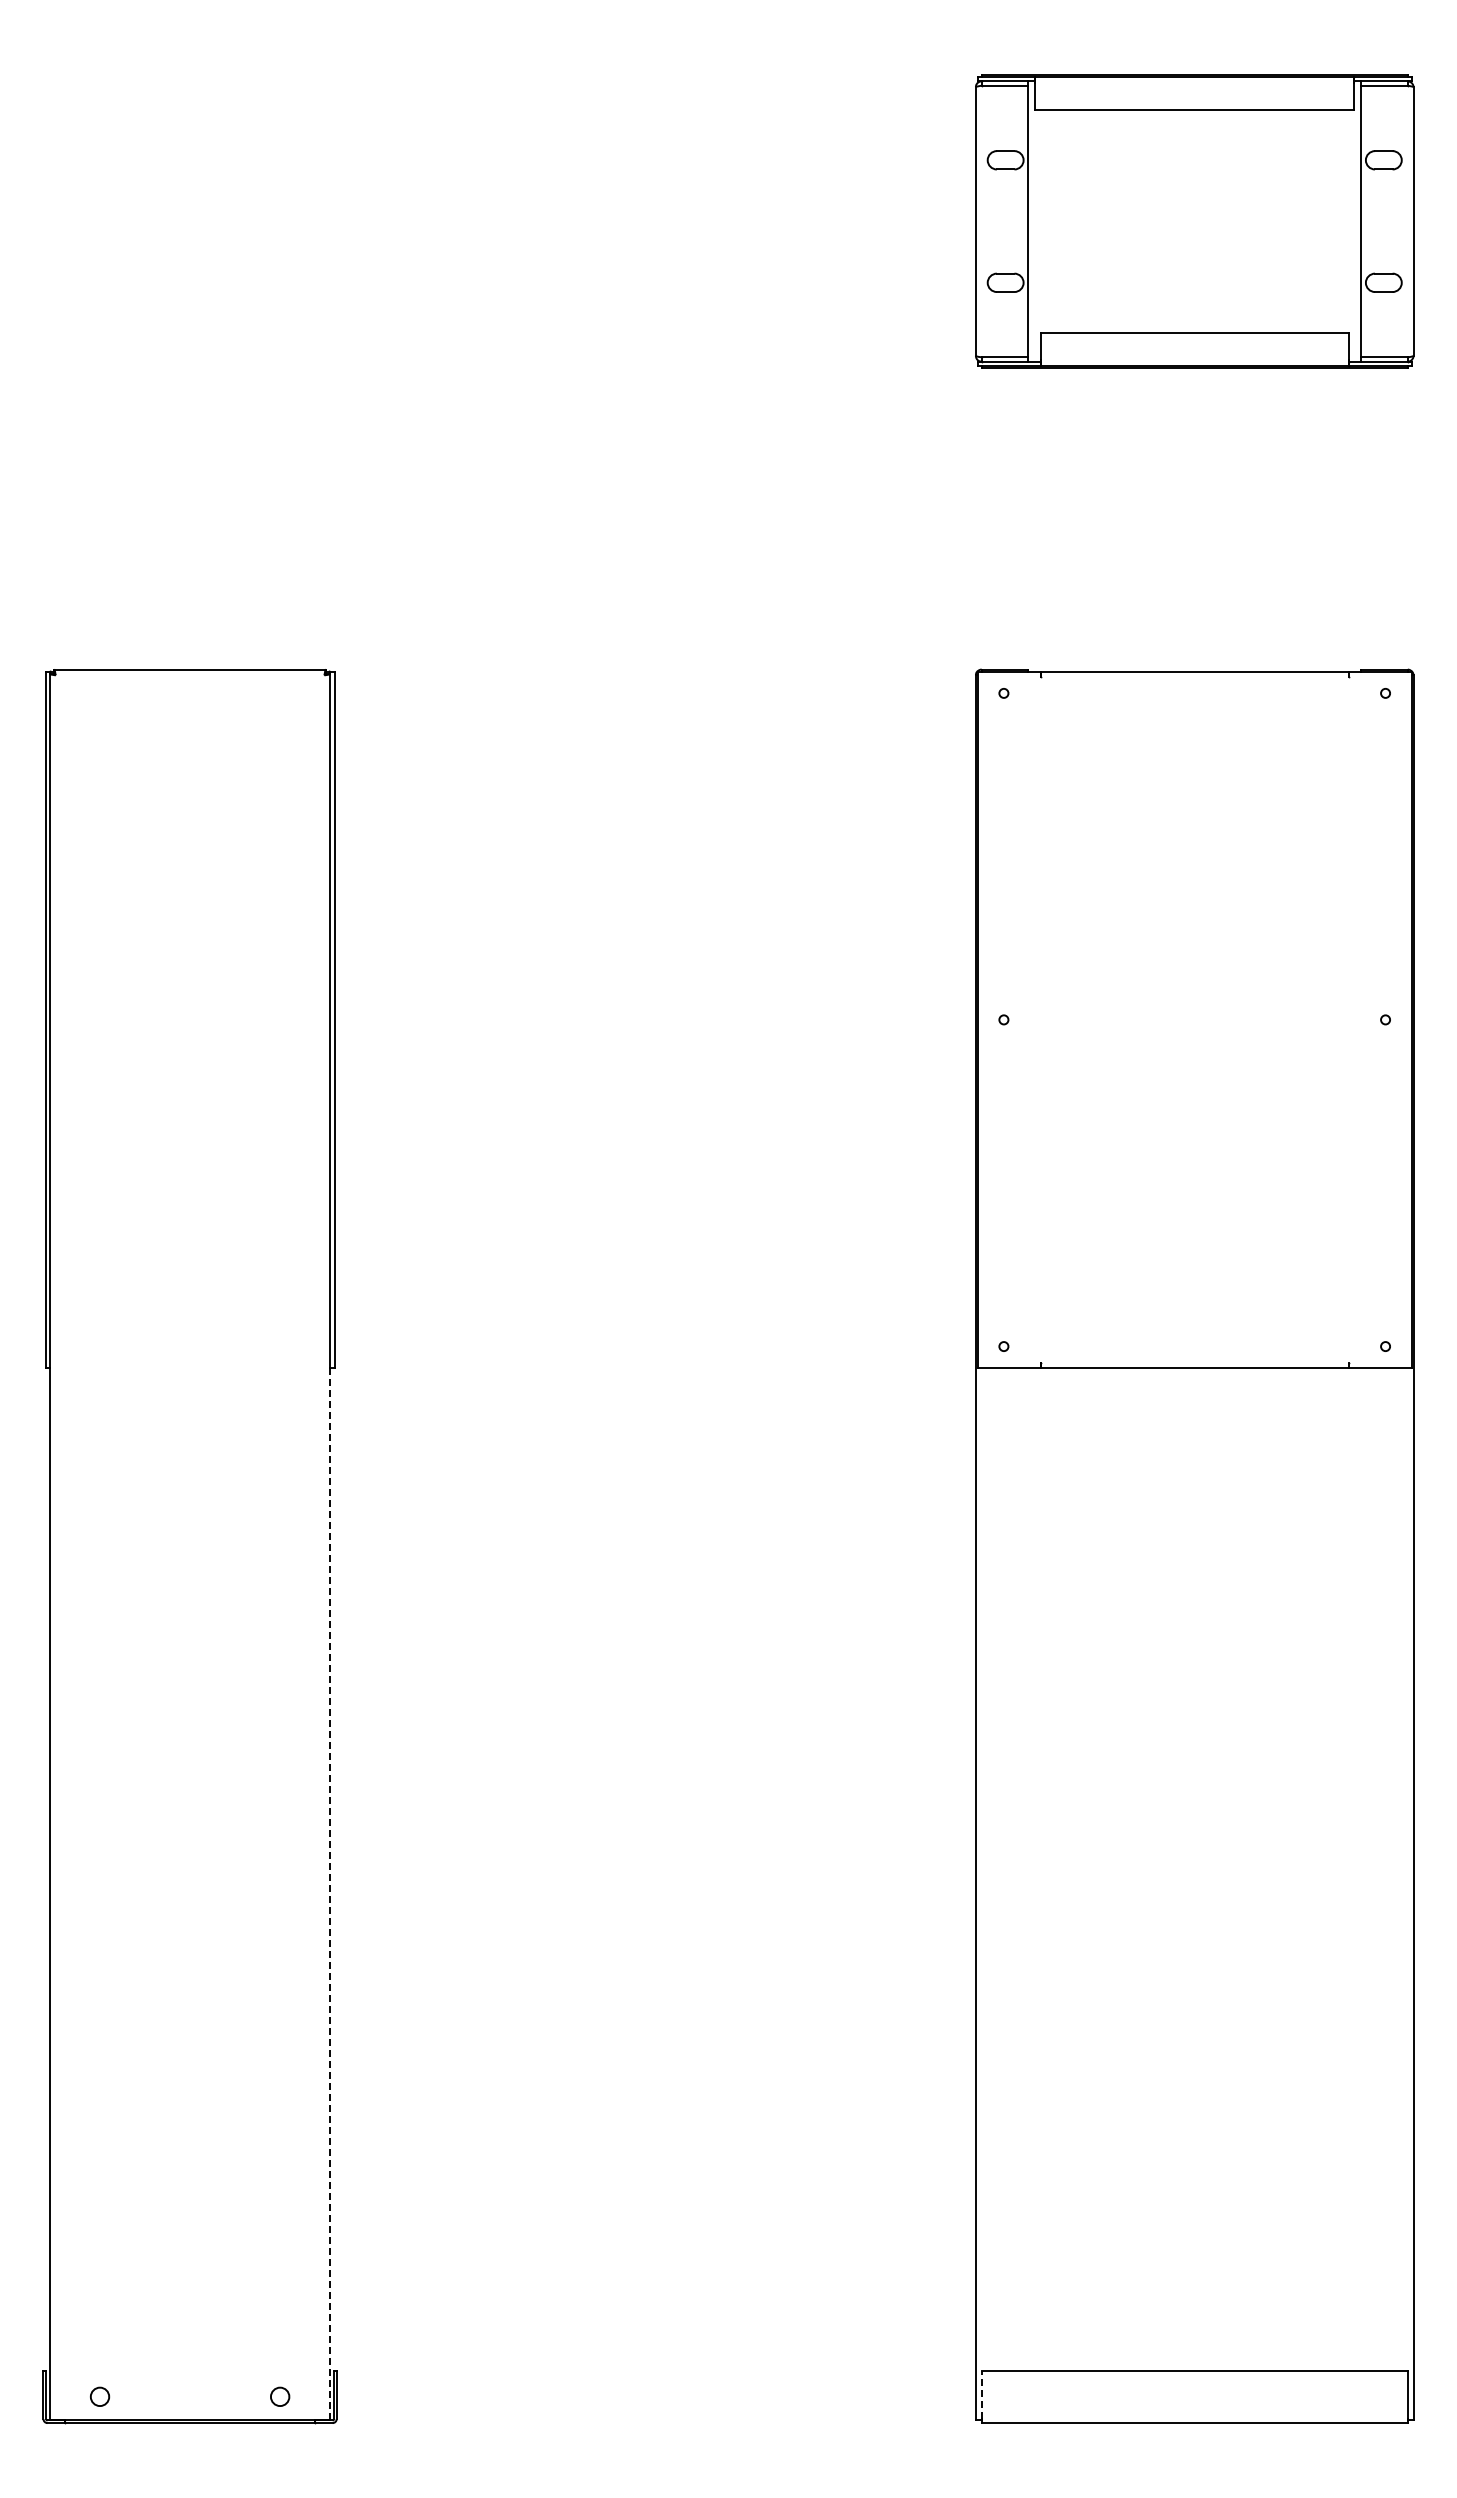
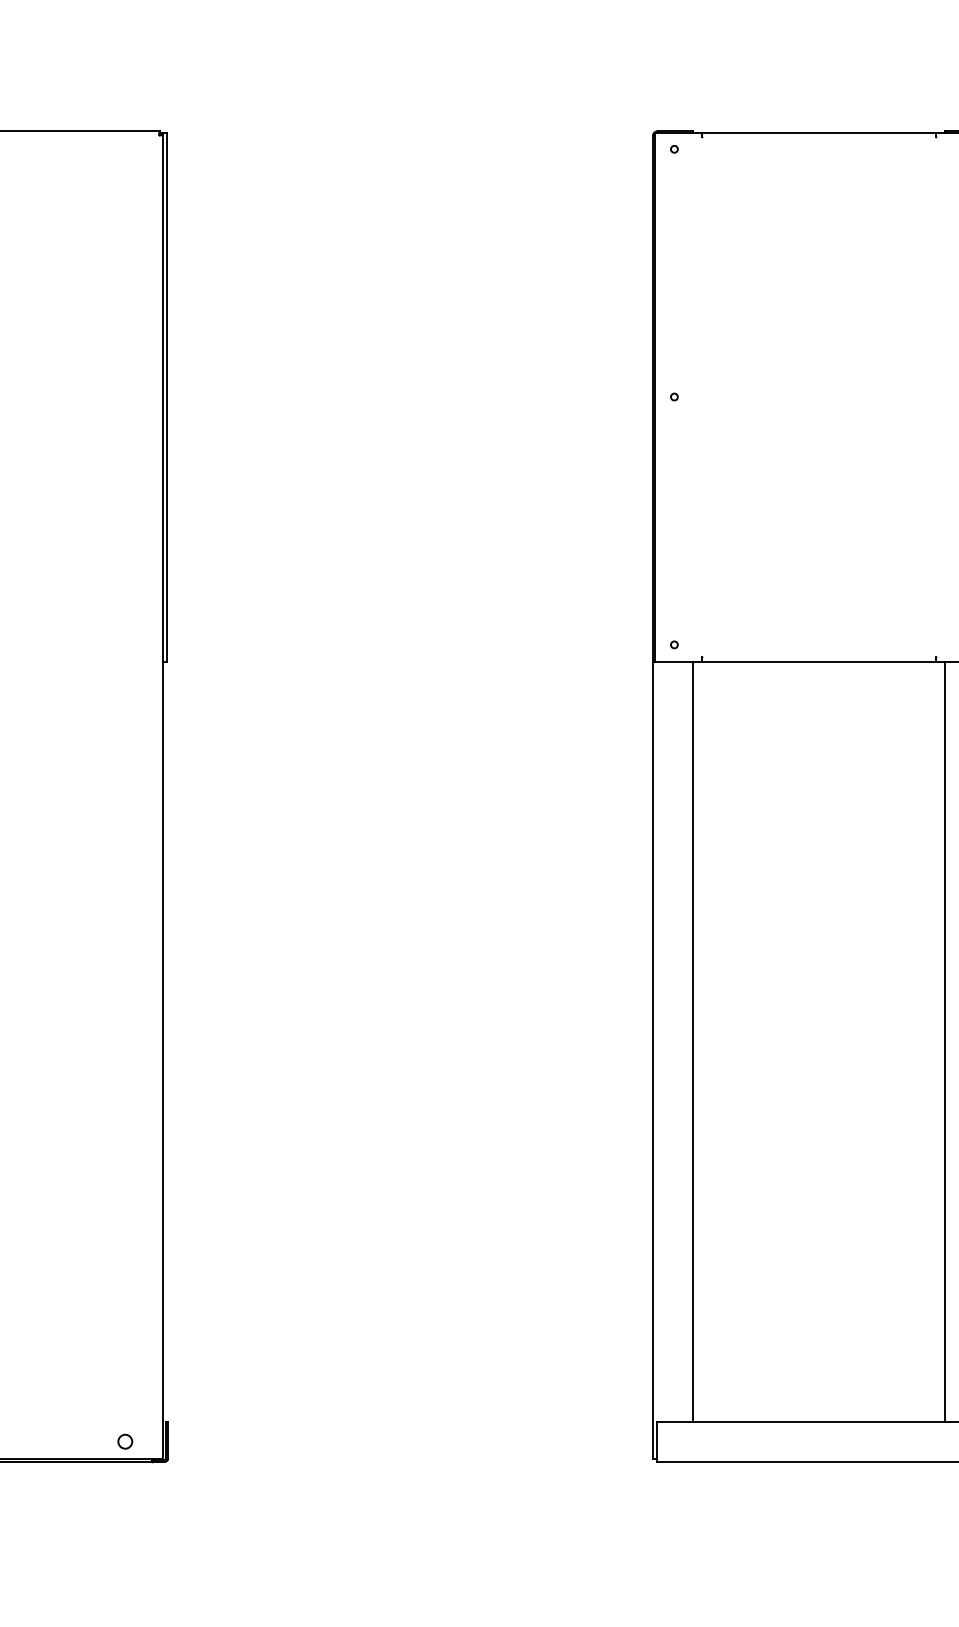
line: (1028, 1869) -> (693, 1041), added
line: (1361, 1869) -> (945, 1041), added
line: (330, 1894) -> (163, 1060), dashed -> solid
line: (981, 2394) -> (657, 1439), dashed -> solid

